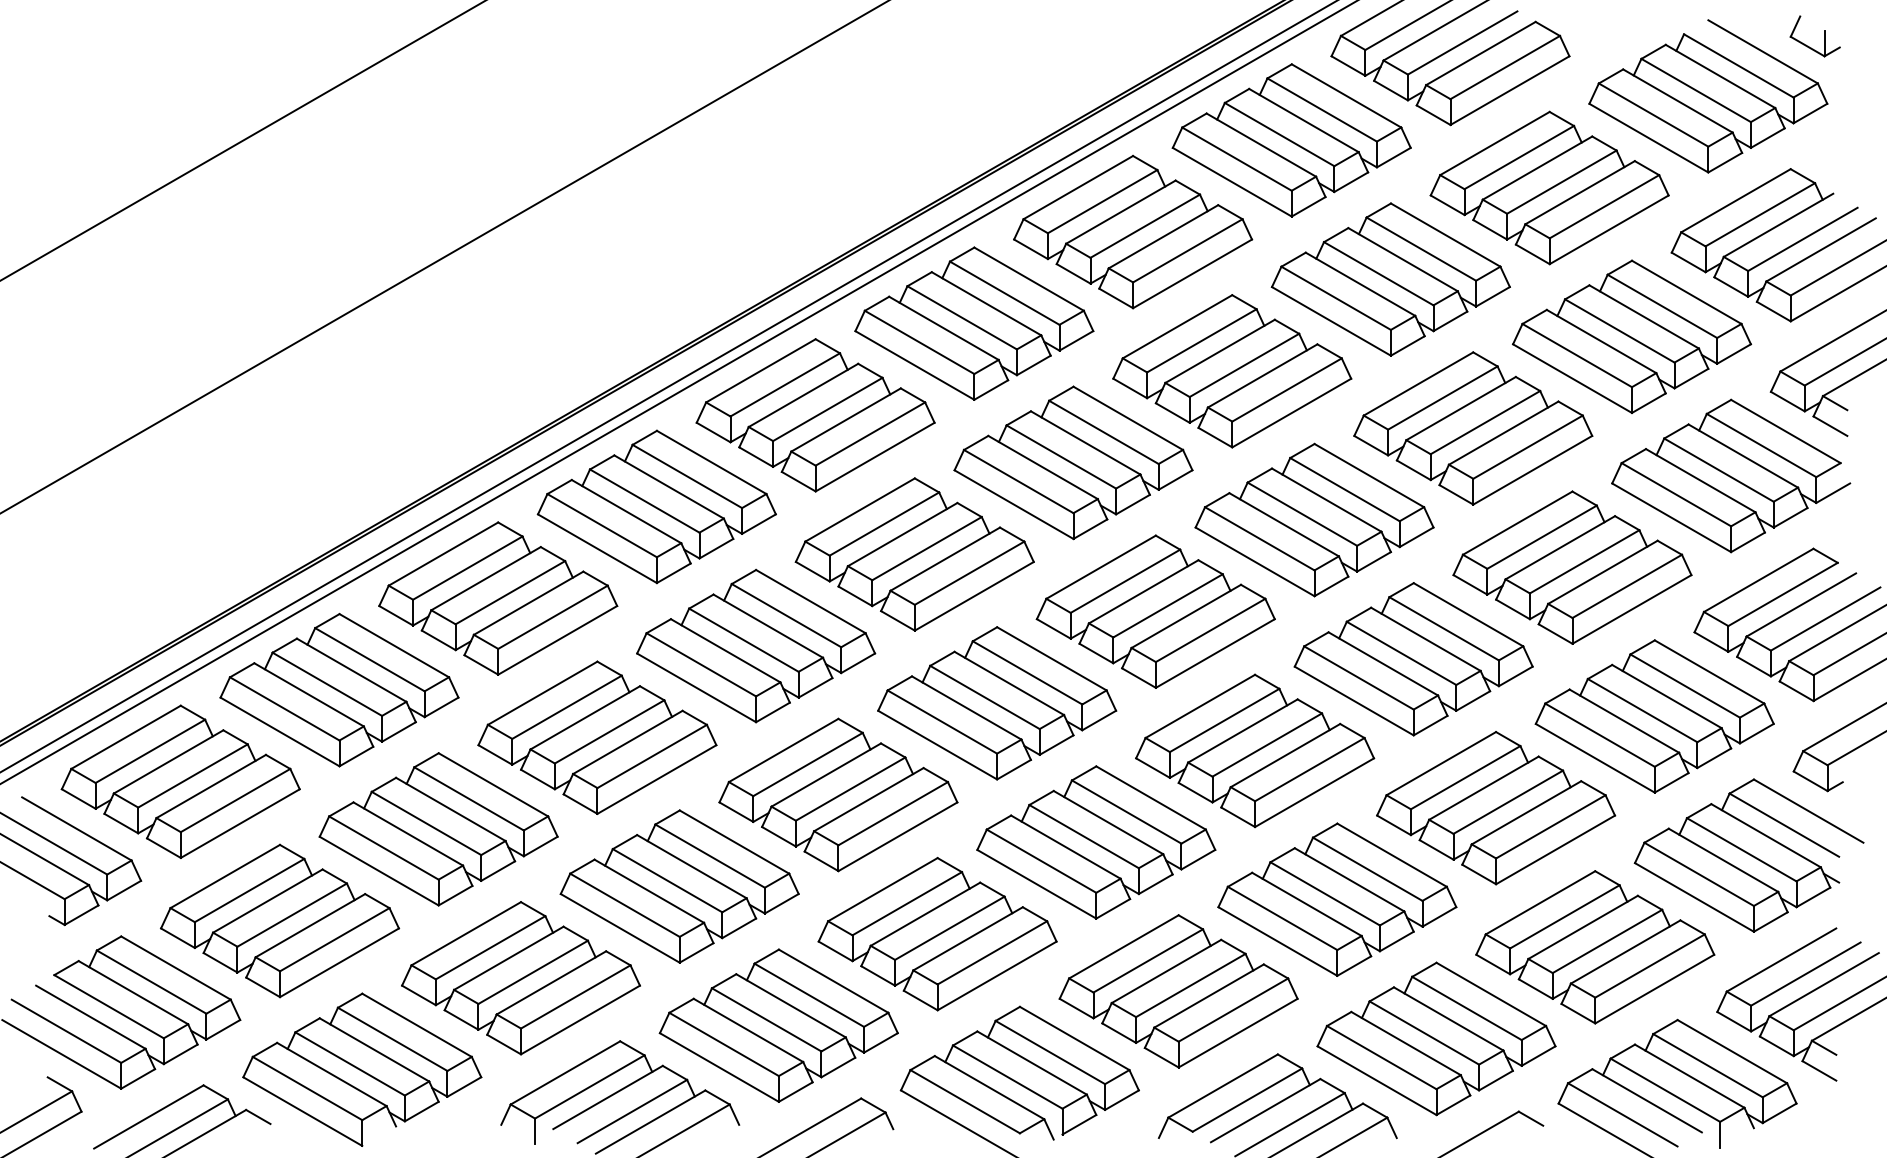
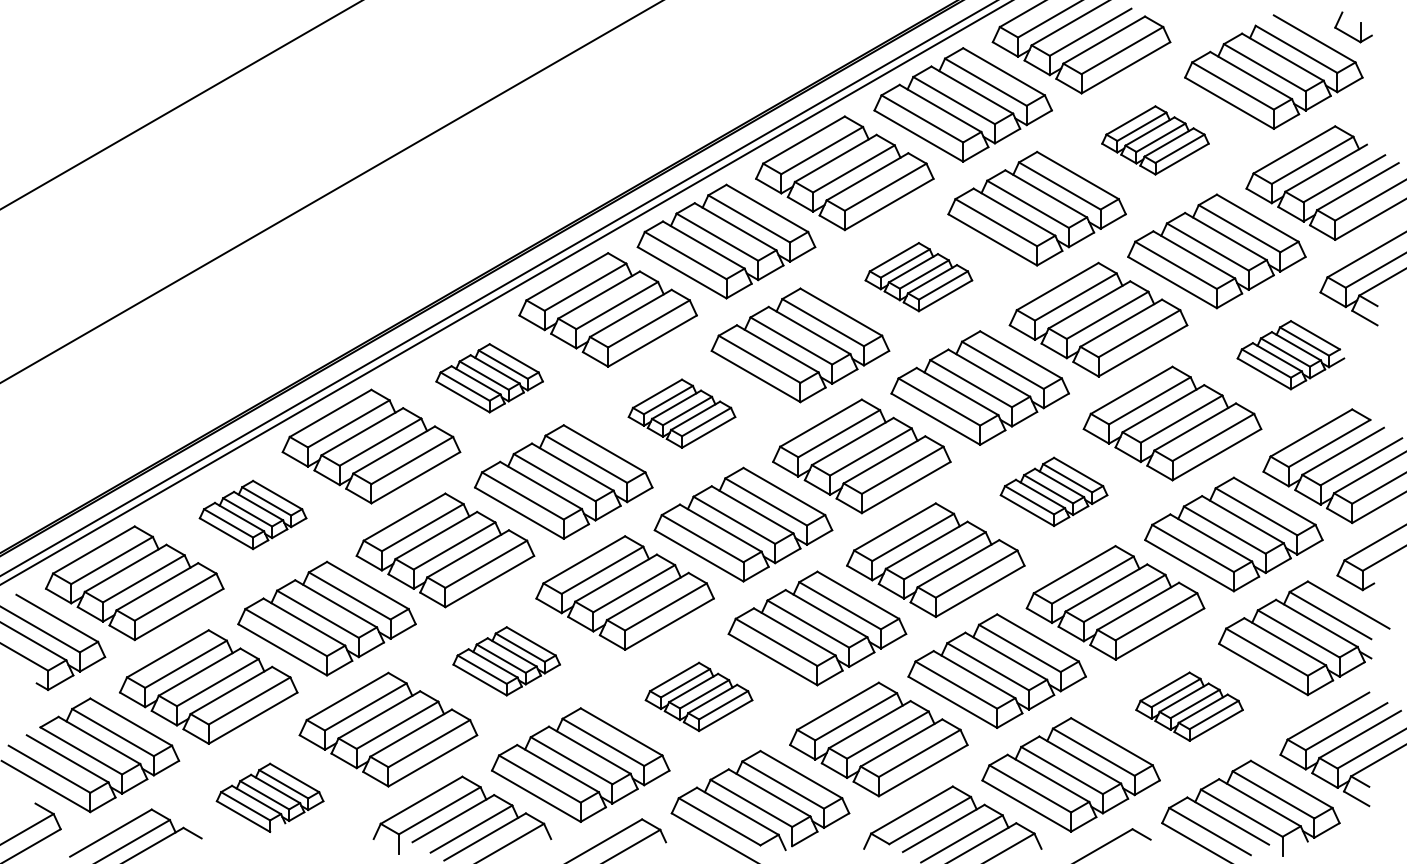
part: (1549, 187) -> (1155, 140), size x0.6
part: (1232, 371) -> (919, 277), size x0.6
part: (1731, 475) -> (1291, 354), size x0.6
part: (656, 506) -> (489, 377), size x0.6
part: (914, 554) -> (681, 413), size x0.6
part: (1413, 659) -> (1053, 492), size x0.6
part: (339, 690) -> (253, 515), size x0.6
part: (679, 886) -> (506, 661), size x0.6
part: (937, 934) -> (699, 697), size x0.6
part: (1595, 947) -> (1189, 706), size x0.6
part: (362, 1069) -> (270, 797), size x0.6

